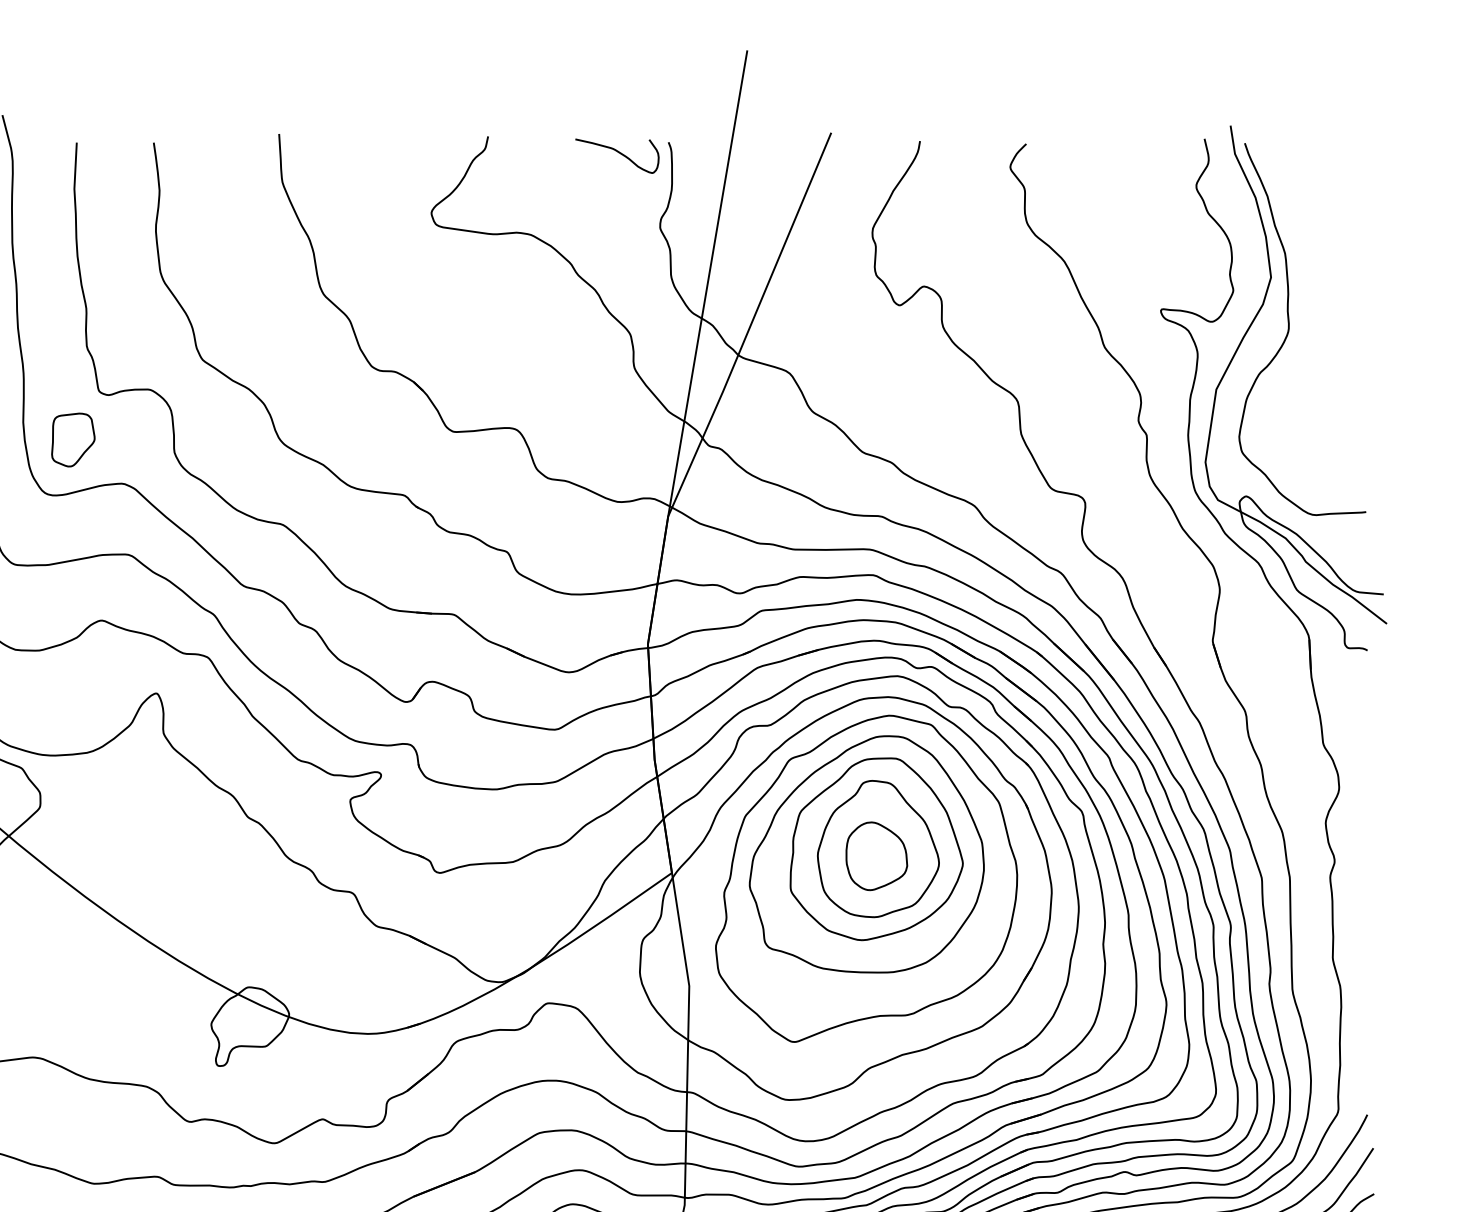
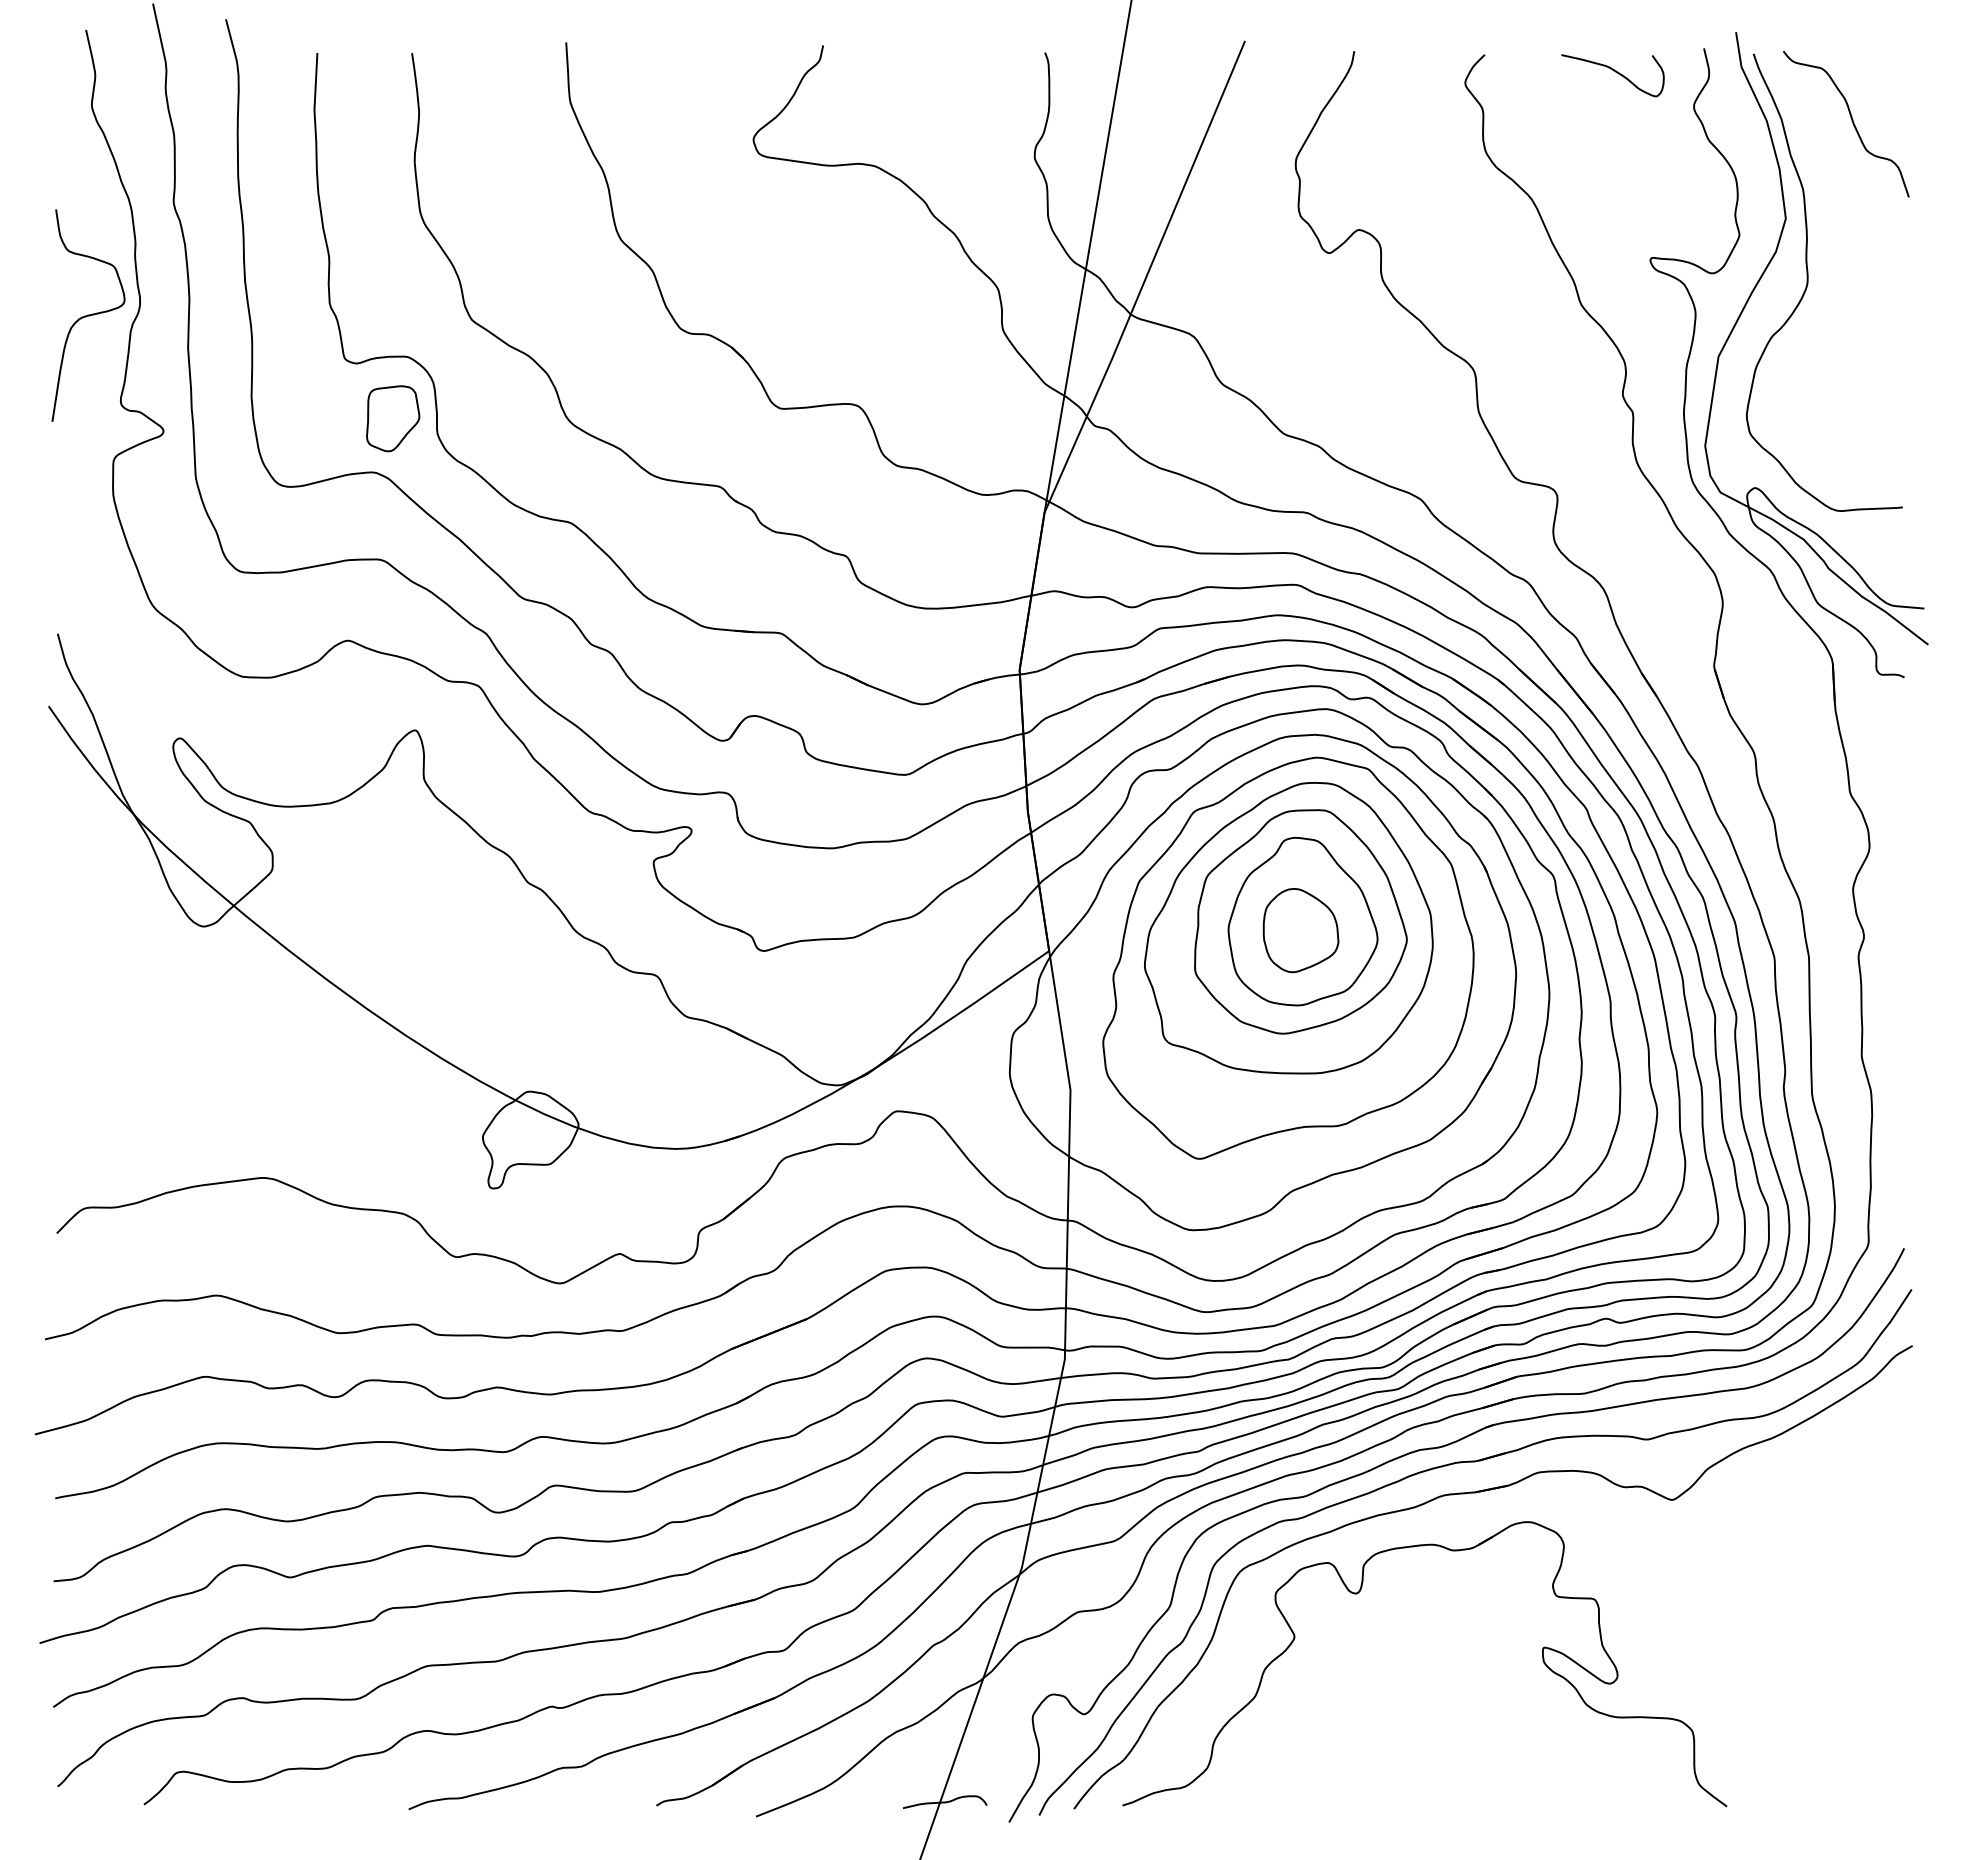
curve: (617, 152) -> (1613, 71), moved
curve: (1324, 198) -> (1851, 121), added
part: (73, 439) -> (393, 418), moved

